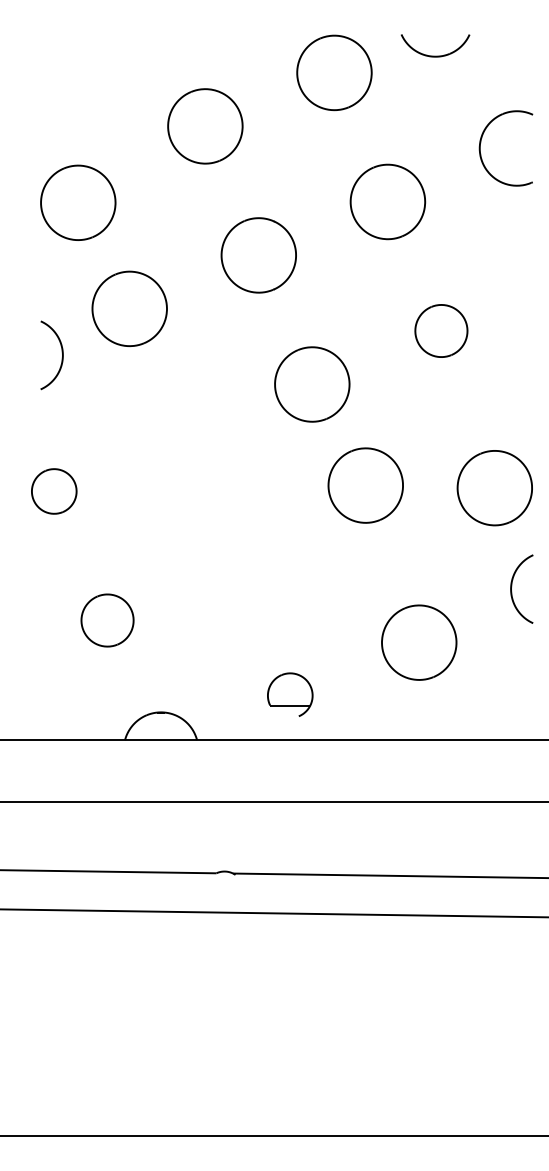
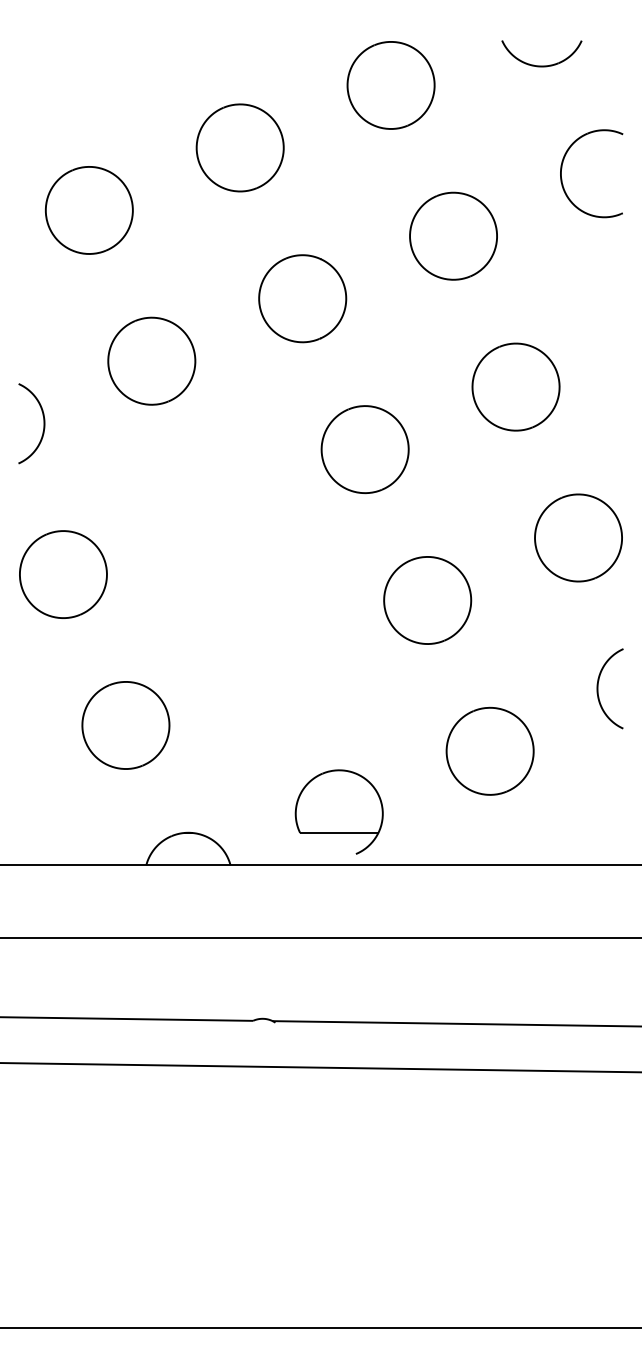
part: (435, 55) -> (541, 65), moved
part: (78, 202) -> (89, 210), moved
part: (441, 330) -> (516, 386), size x1.43
curve: (61, 352) -> (42, 420), moved
part: (365, 485) -> (427, 600), moved
part: (494, 488) -> (578, 538), moved
part: (54, 491) -> (63, 574), size x1.67
part: (107, 620) -> (125, 725), size x1.43
part: (290, 694) -> (339, 811), size x1.67

